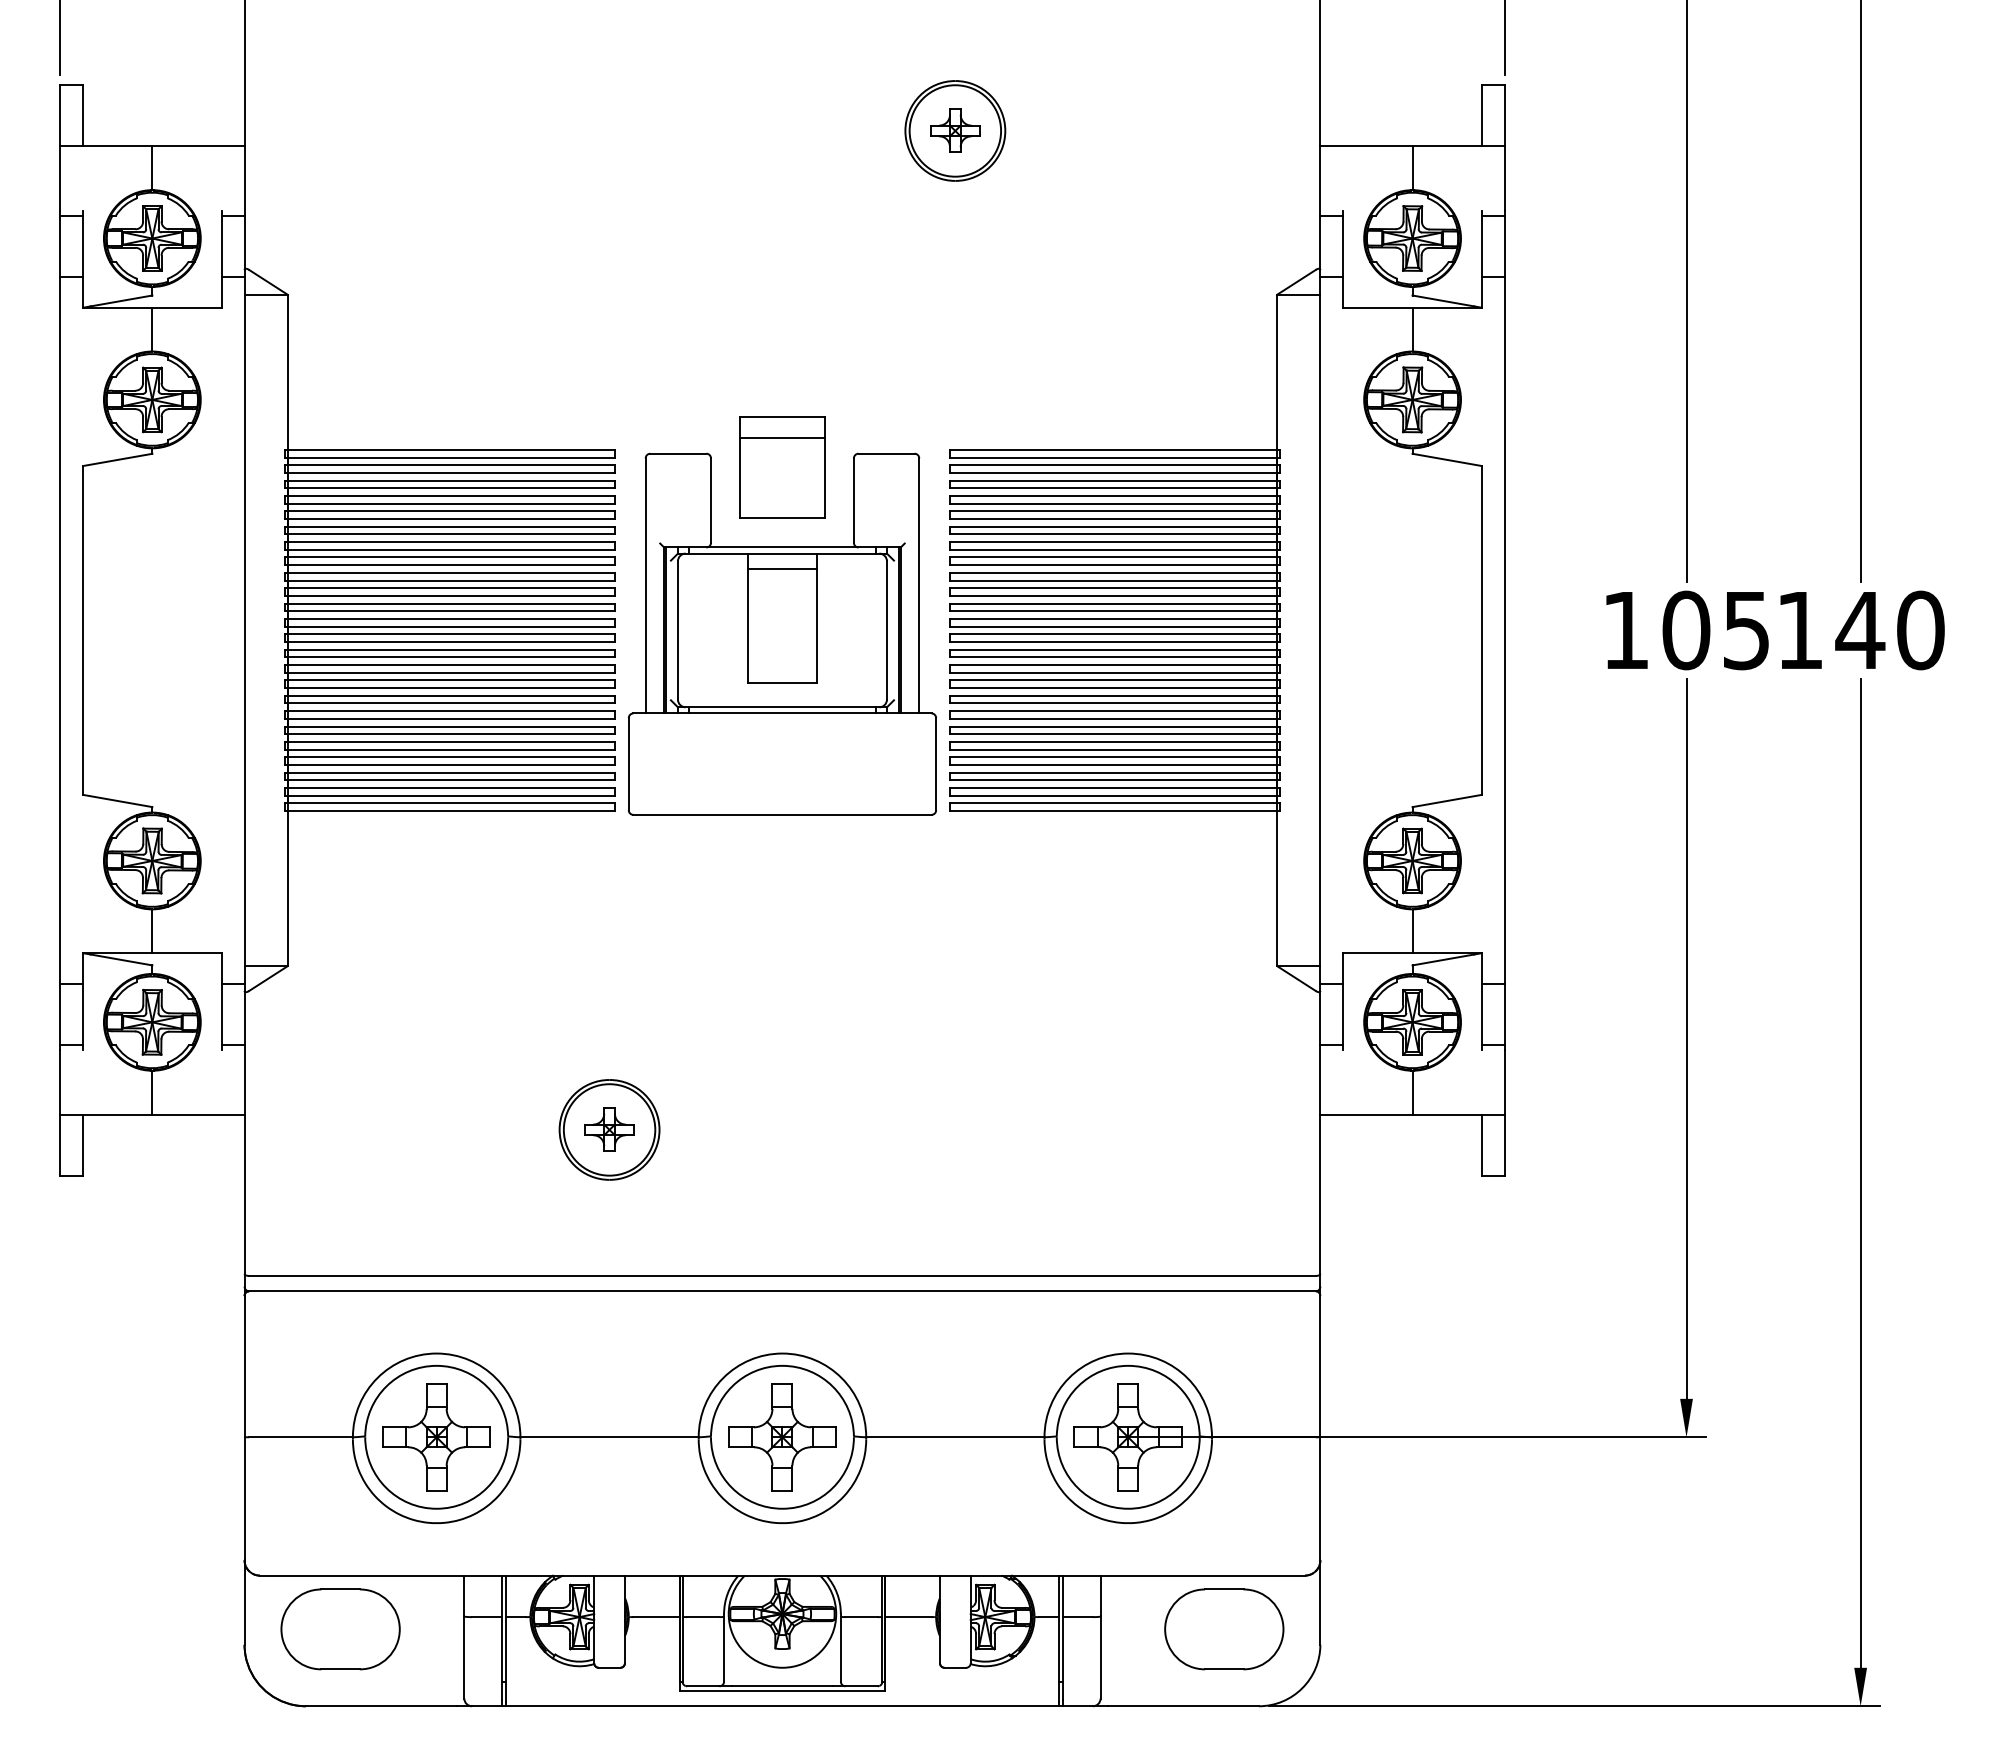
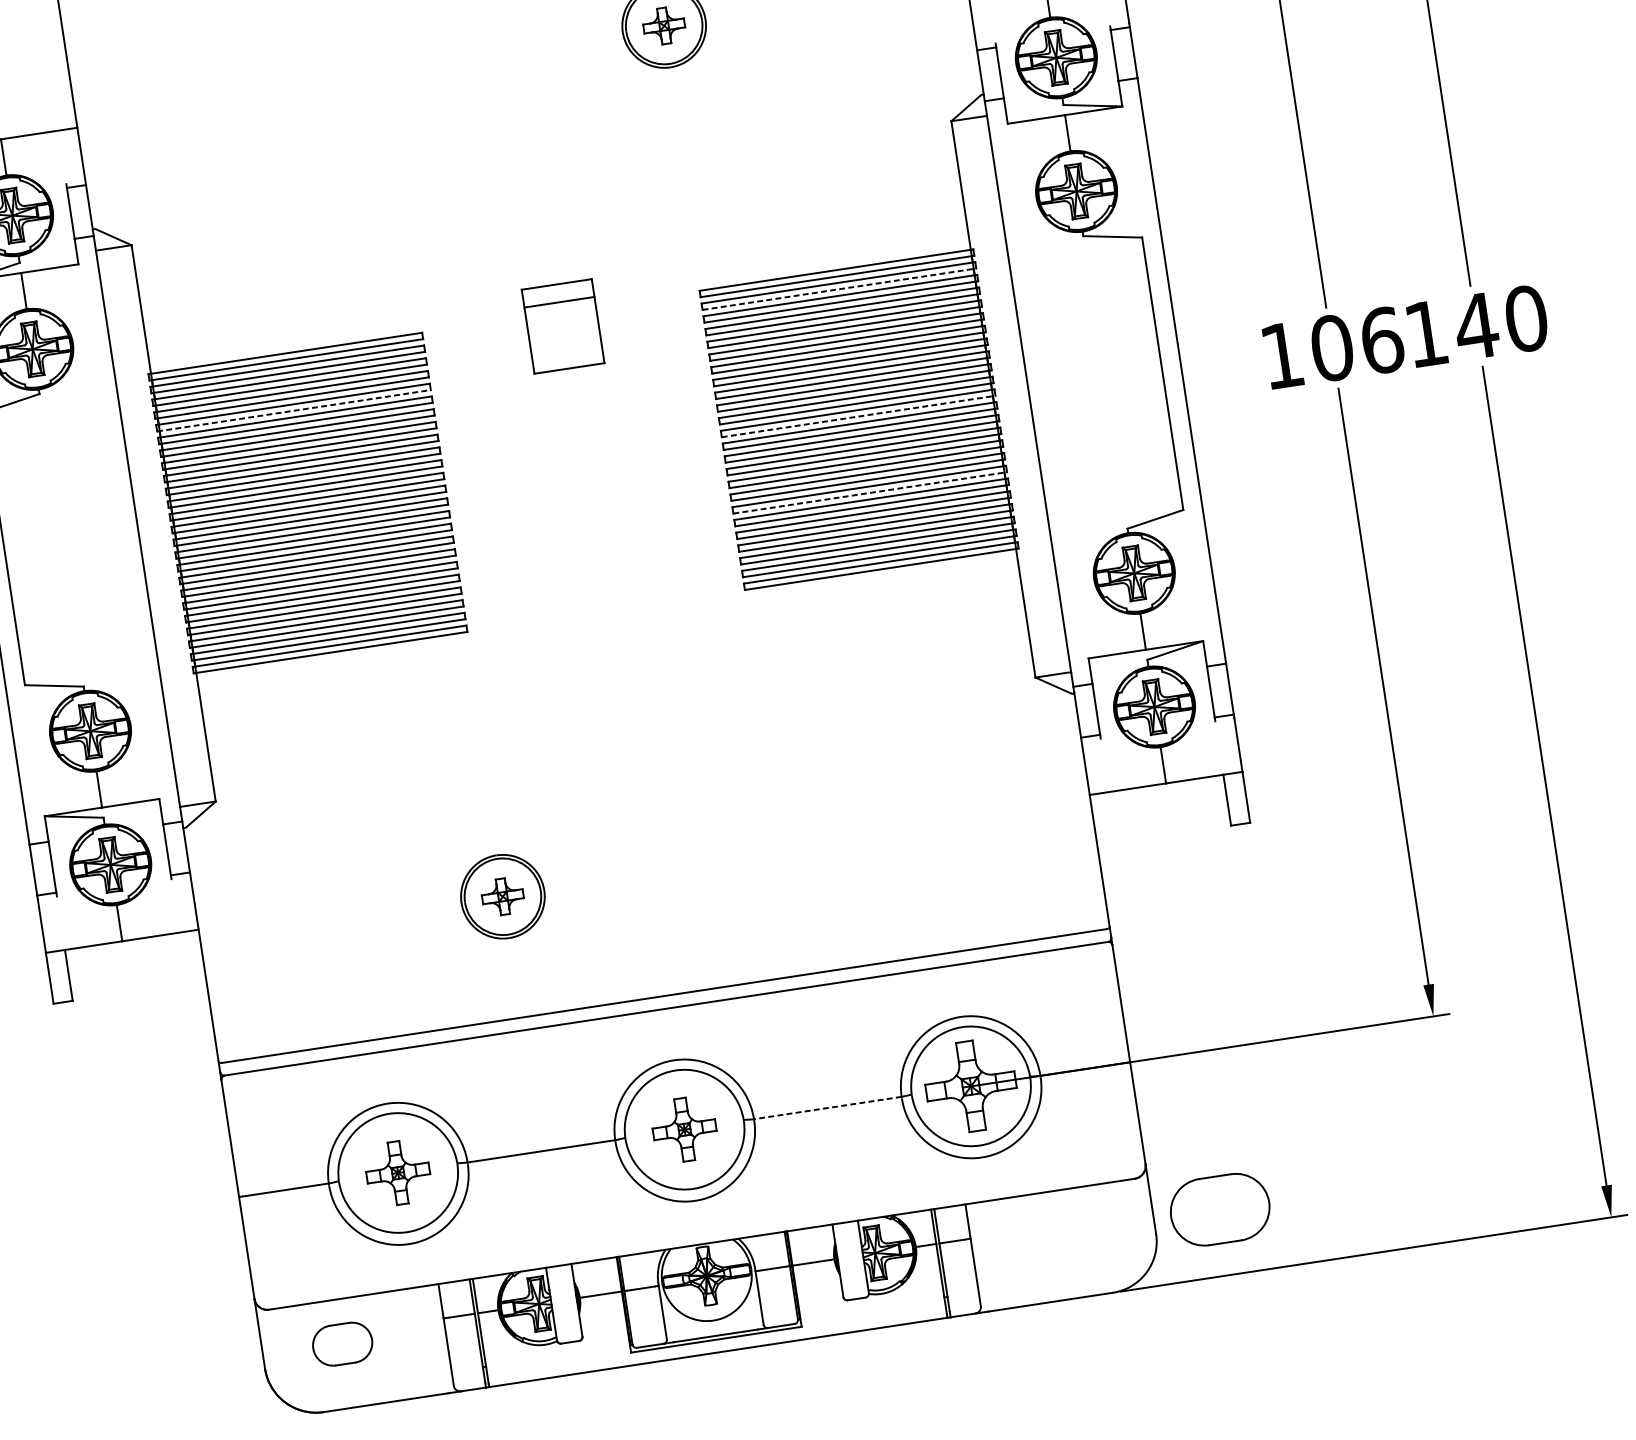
line: (1115, 472) -> (839, 288), solid -> dashed
line: (450, 519) -> (294, 411), solid -> dashed
line: (1115, 626) -> (858, 416), solid -> dashed
text: (1746, 630) -> (1382, 340), 105 -> 106
part: (781, 633) -> (583, 464), removed
line: (1115, 718) -> (870, 492), solid -> dashed
part: (436, 1437) -> (398, 1173), size x0.7
part: (782, 1437) -> (684, 1129), size x0.7
line: (954, 1437) -> (827, 1108), solid -> dashed
part: (340, 1629) -> (342, 1344), size x0.6
part: (1224, 1629) -> (1220, 1209), moved

